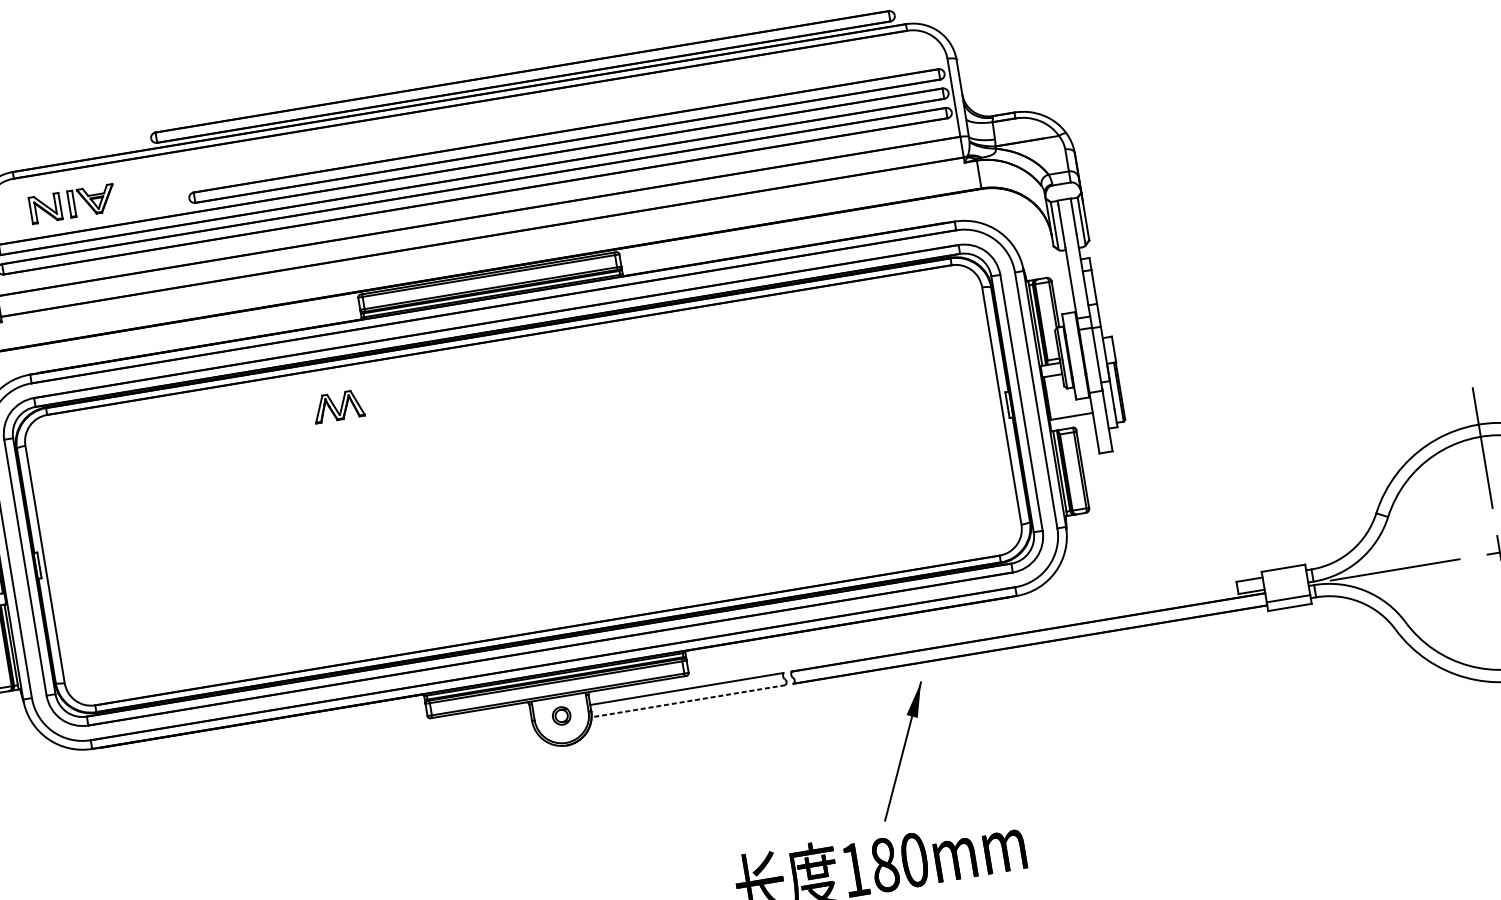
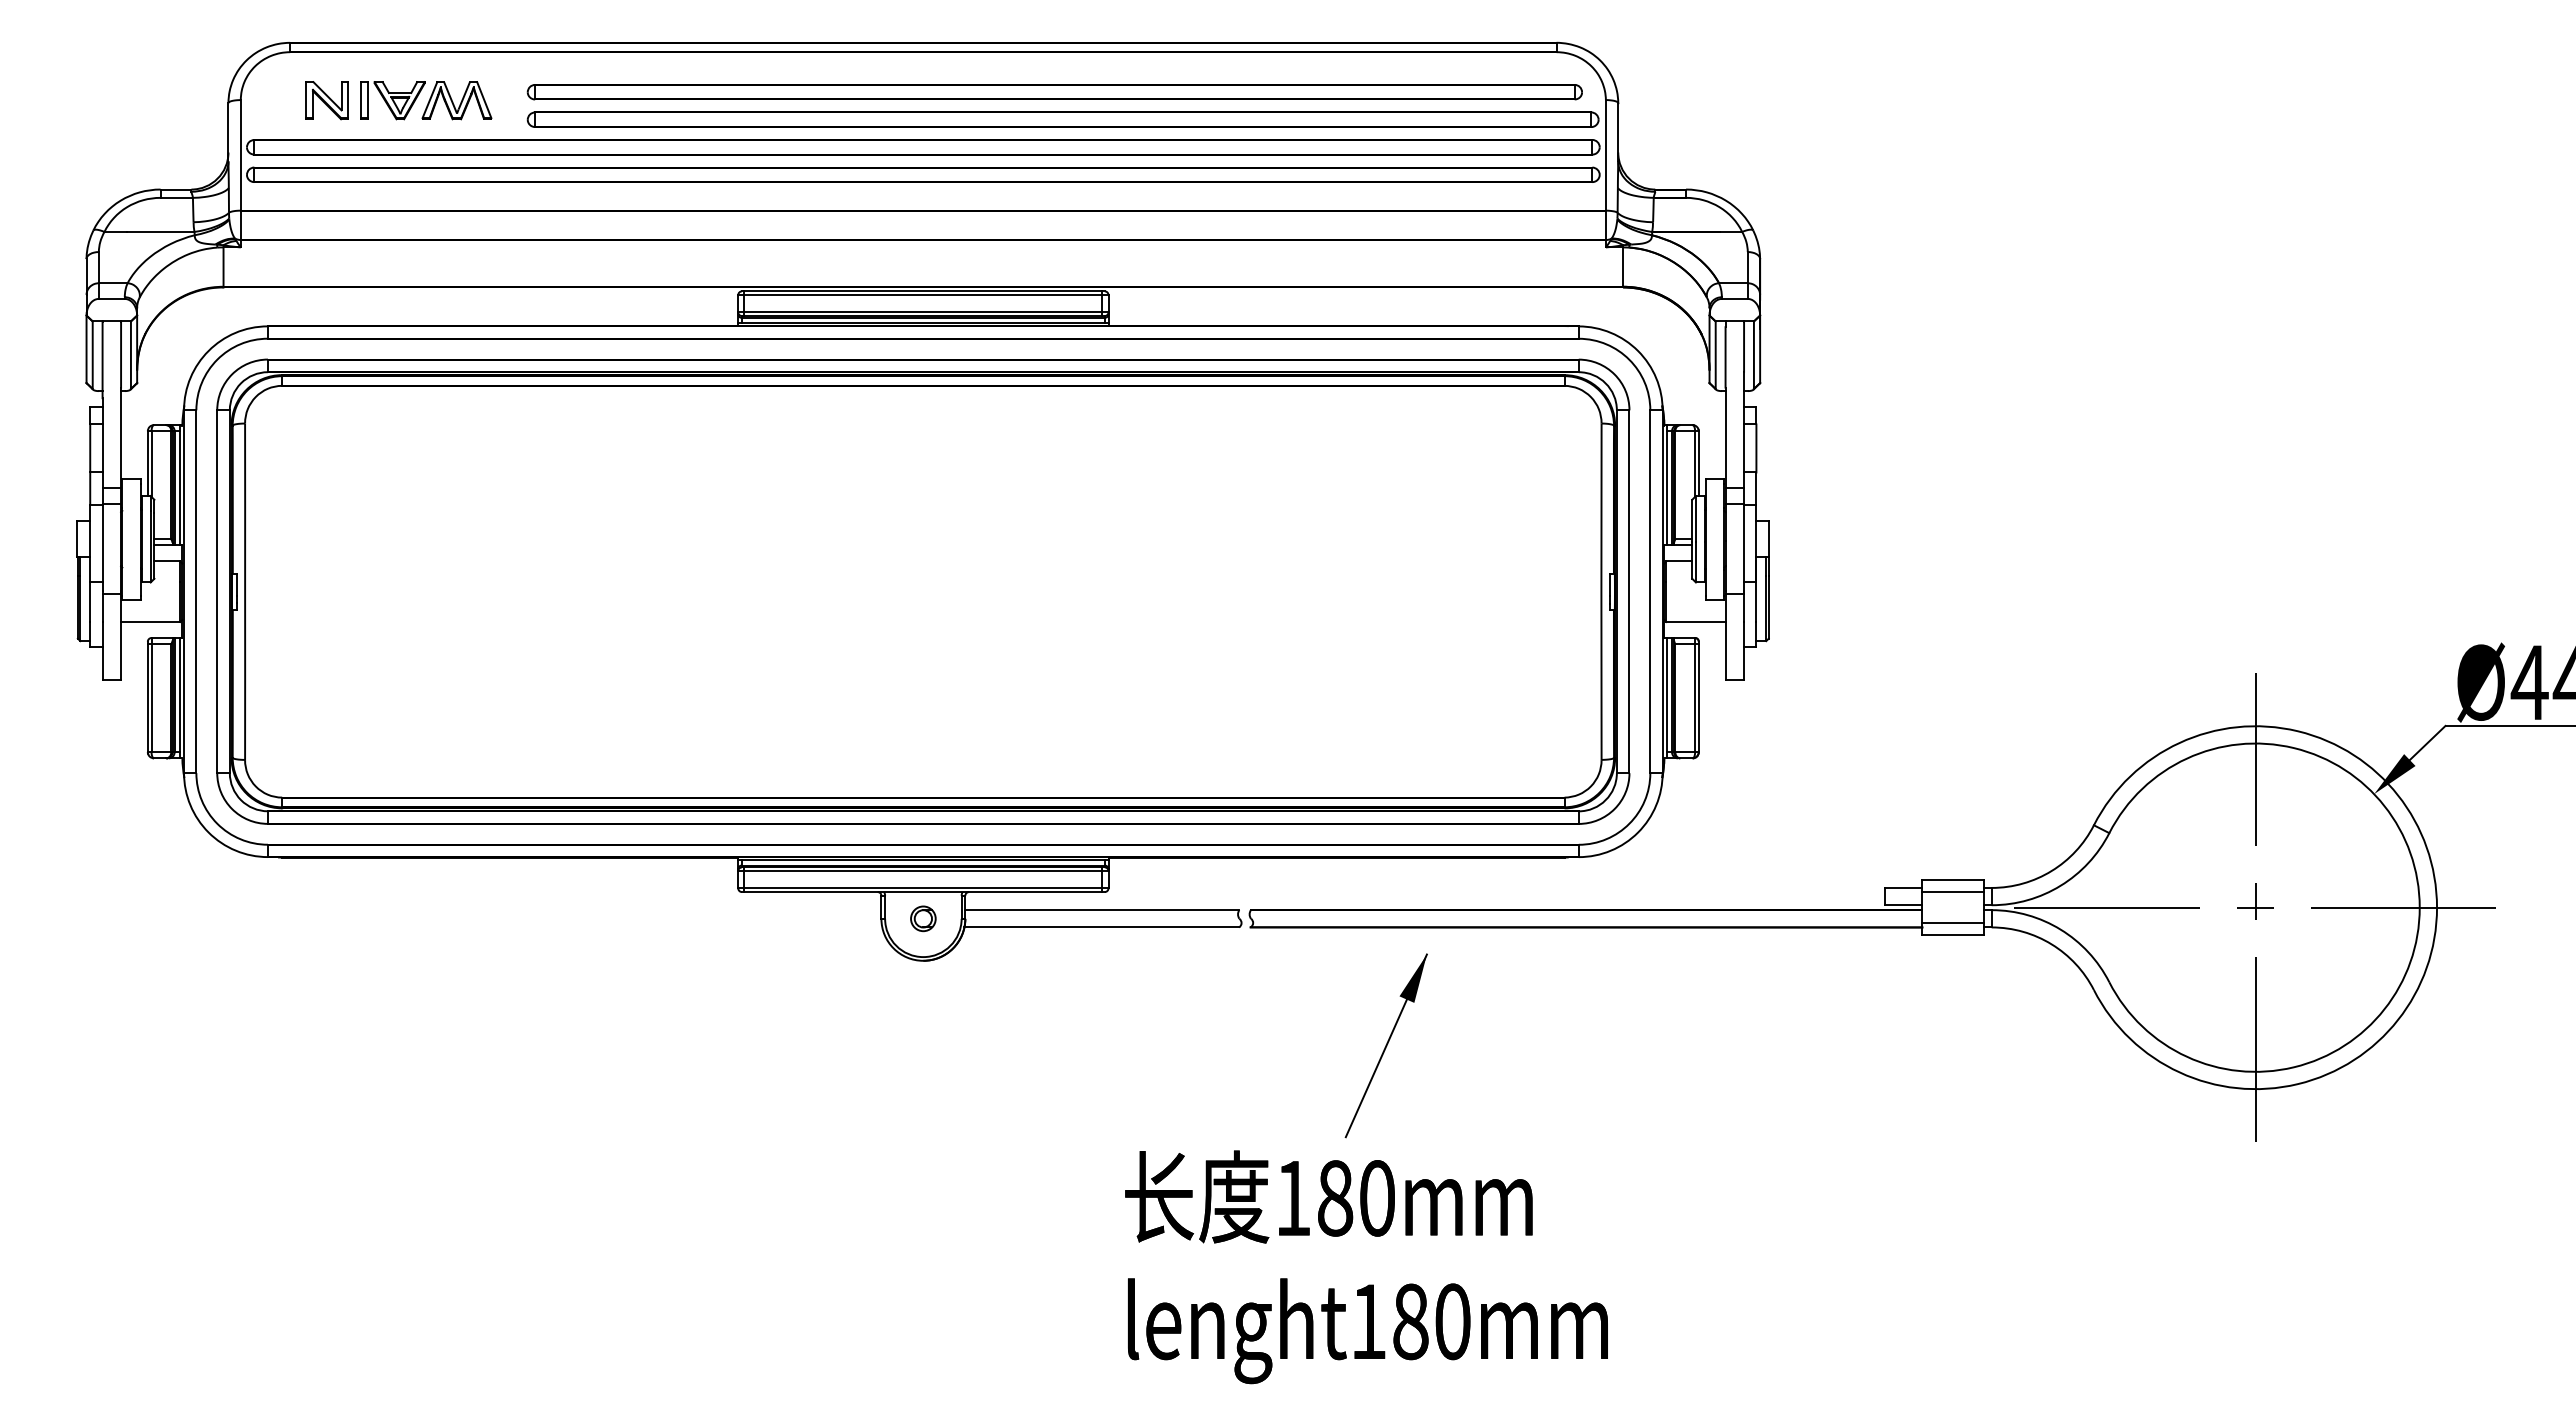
part: (522, 77) -> (1054, 92), moved
part: (338, 406) -> (456, 100), moved
line: (1285, 577) -> (1953, 892), added
line: (688, 701) -> (1101, 927), dashed -> solid

